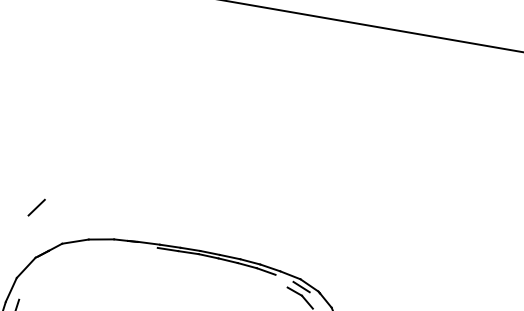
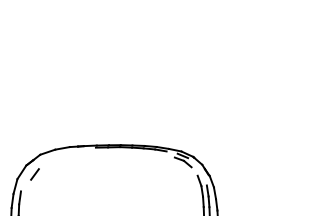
line: (35, 207) -> (34, 174), moved

